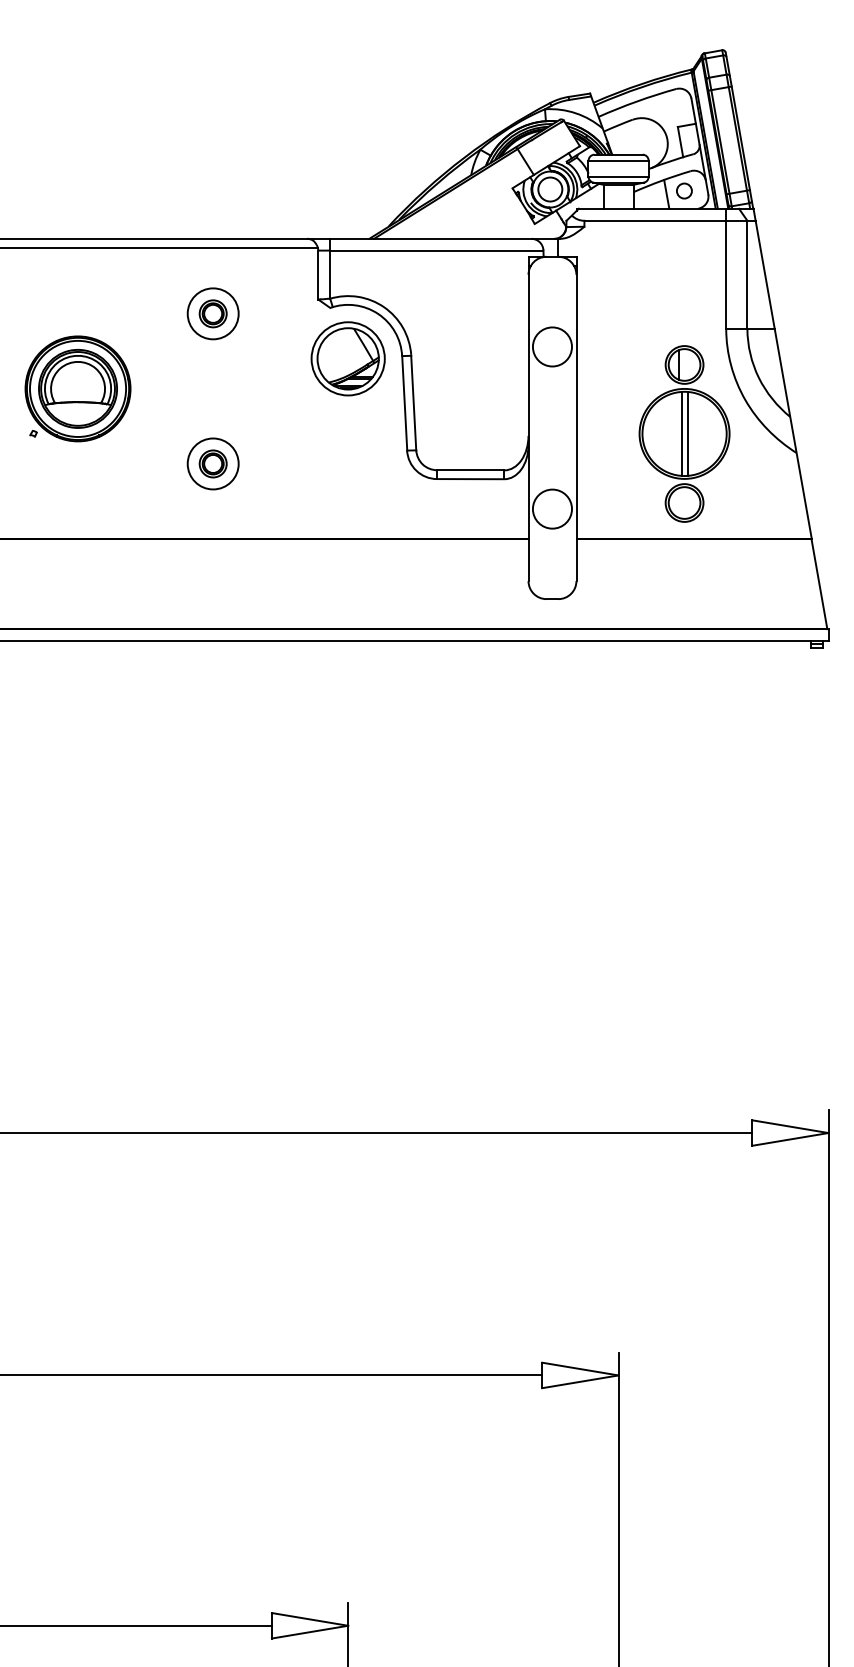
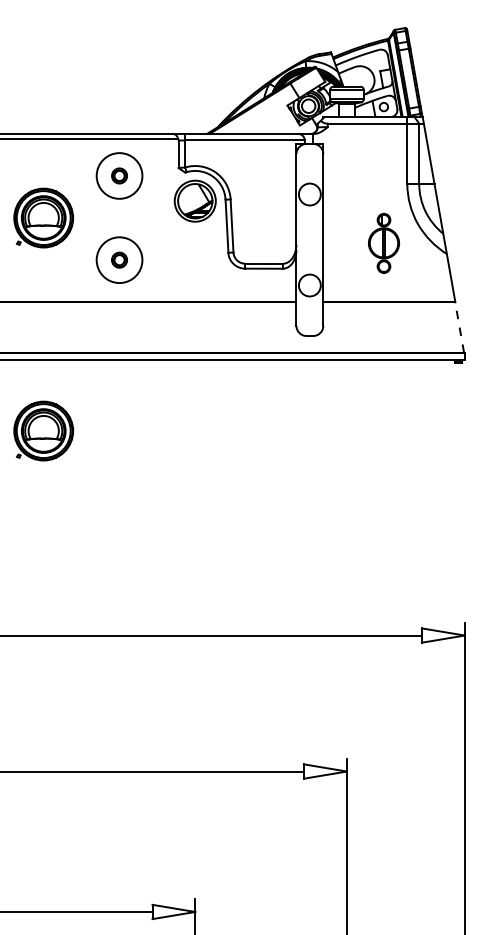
circle: (213, 313) -> (119, 175), size x1.6
part: (683, 434) -> (383, 243), size x0.6
circle: (213, 462) -> (119, 259), size x1.6
line: (819, 583) -> (459, 327), solid -> dashed
part: (77, 767) -> (43, 430), added

